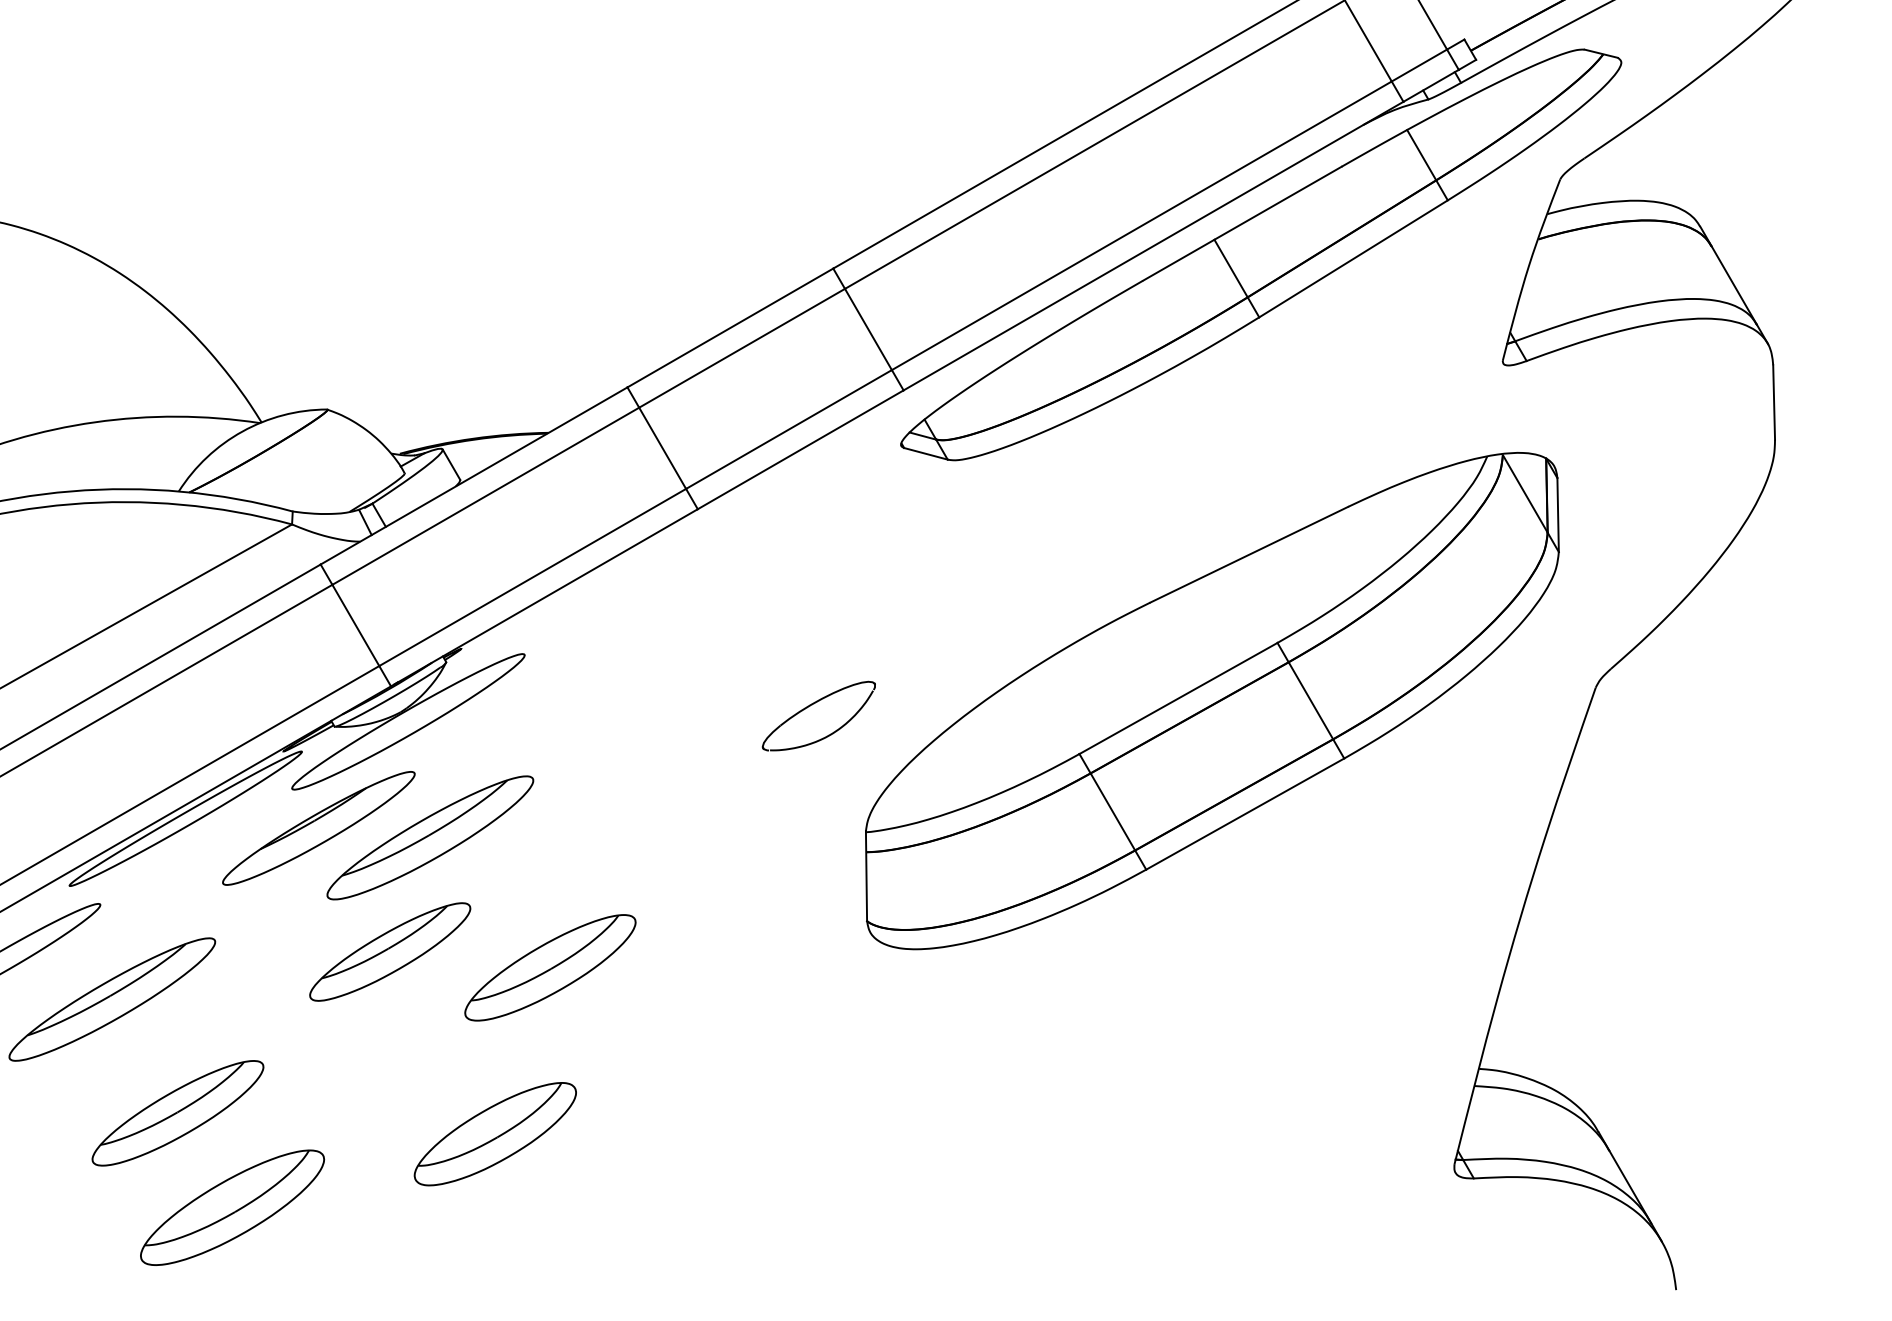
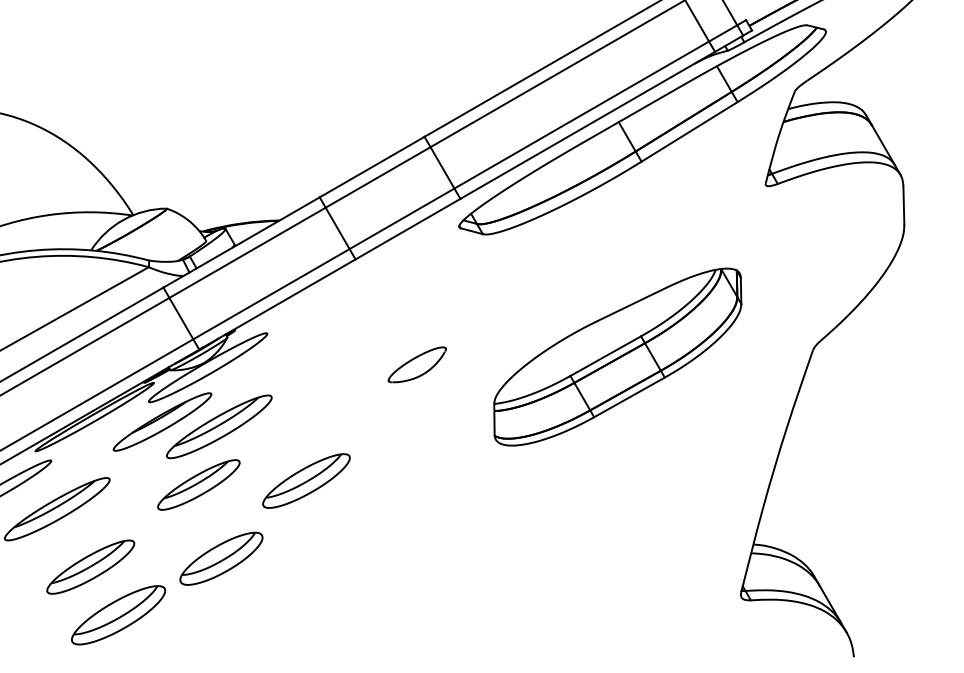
part: (1211, 699) -> (617, 356), size x0.7
part: (550, 966) -> (306, 480), moved
part: (495, 1133) -> (221, 558), moved

